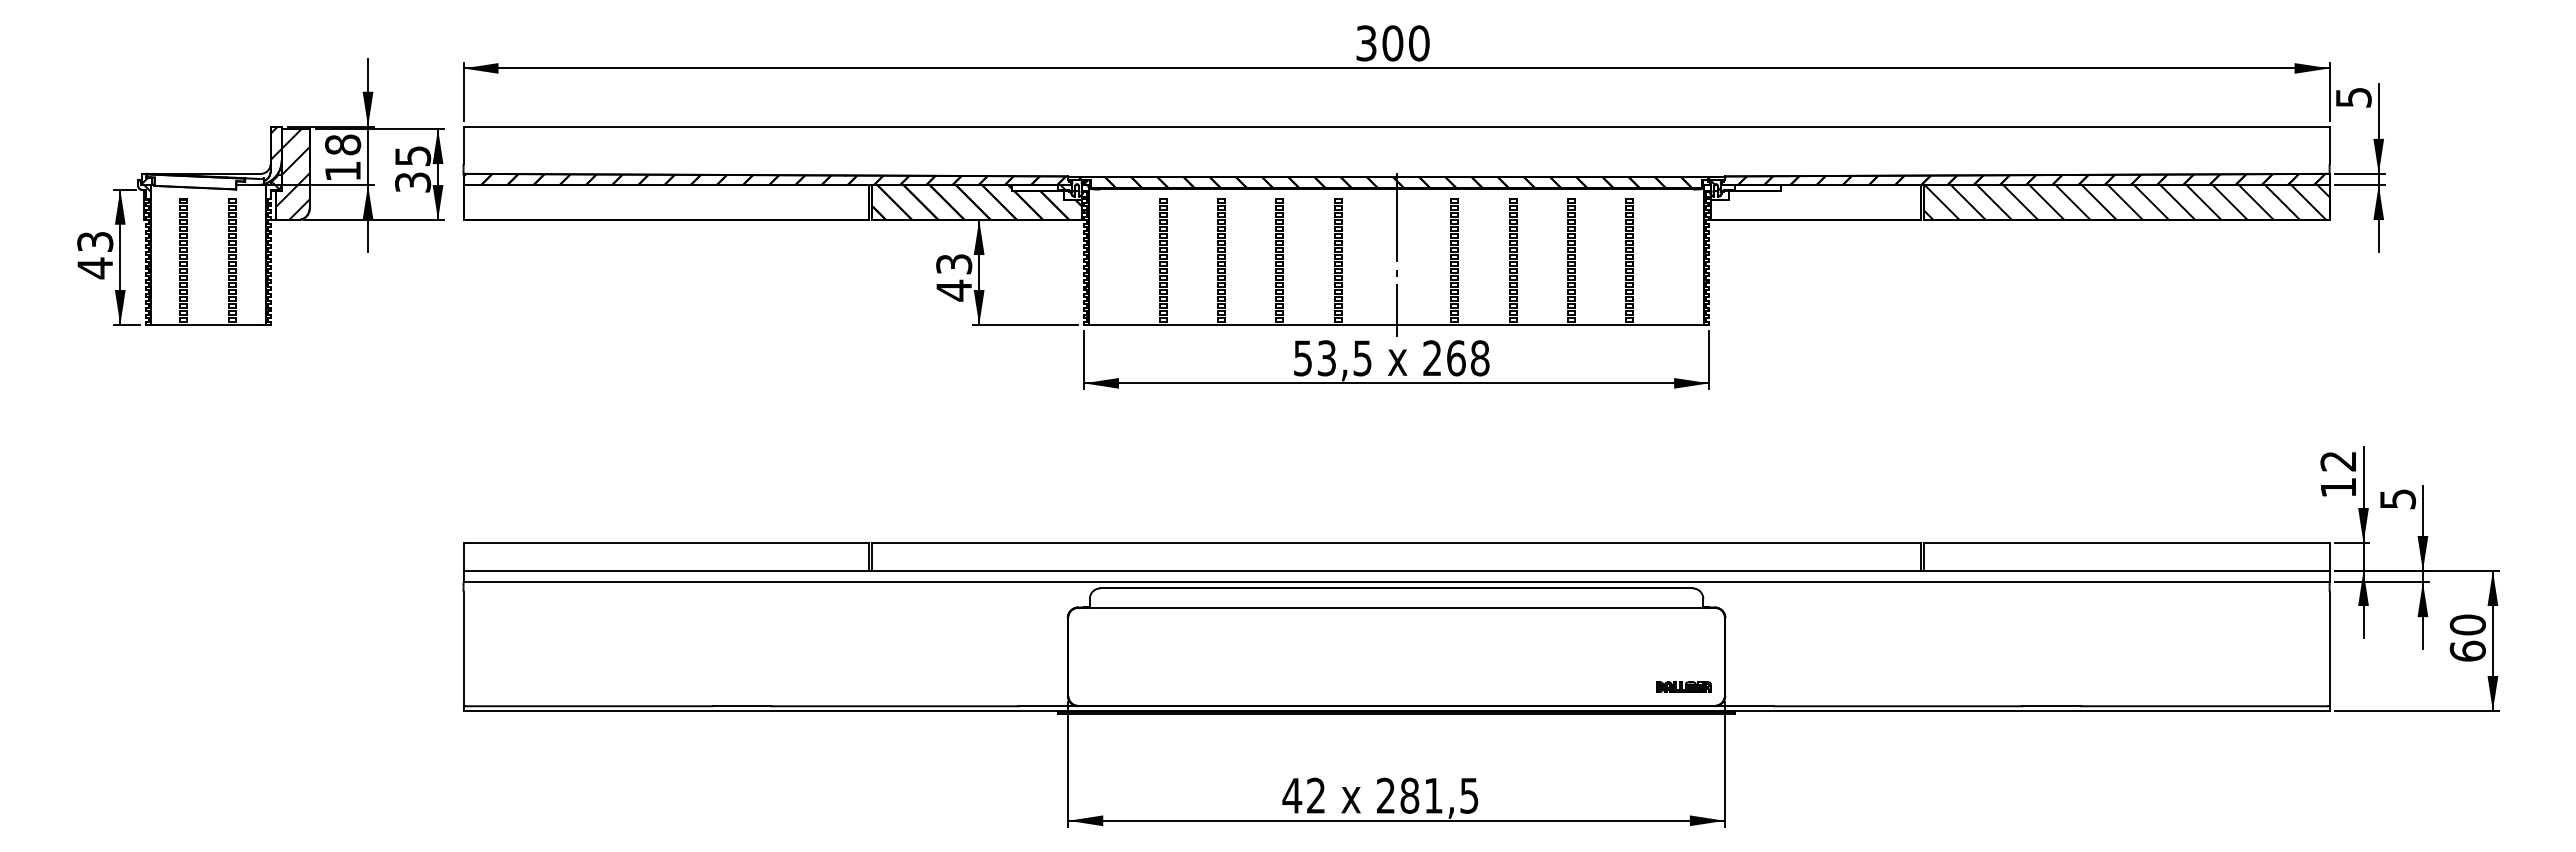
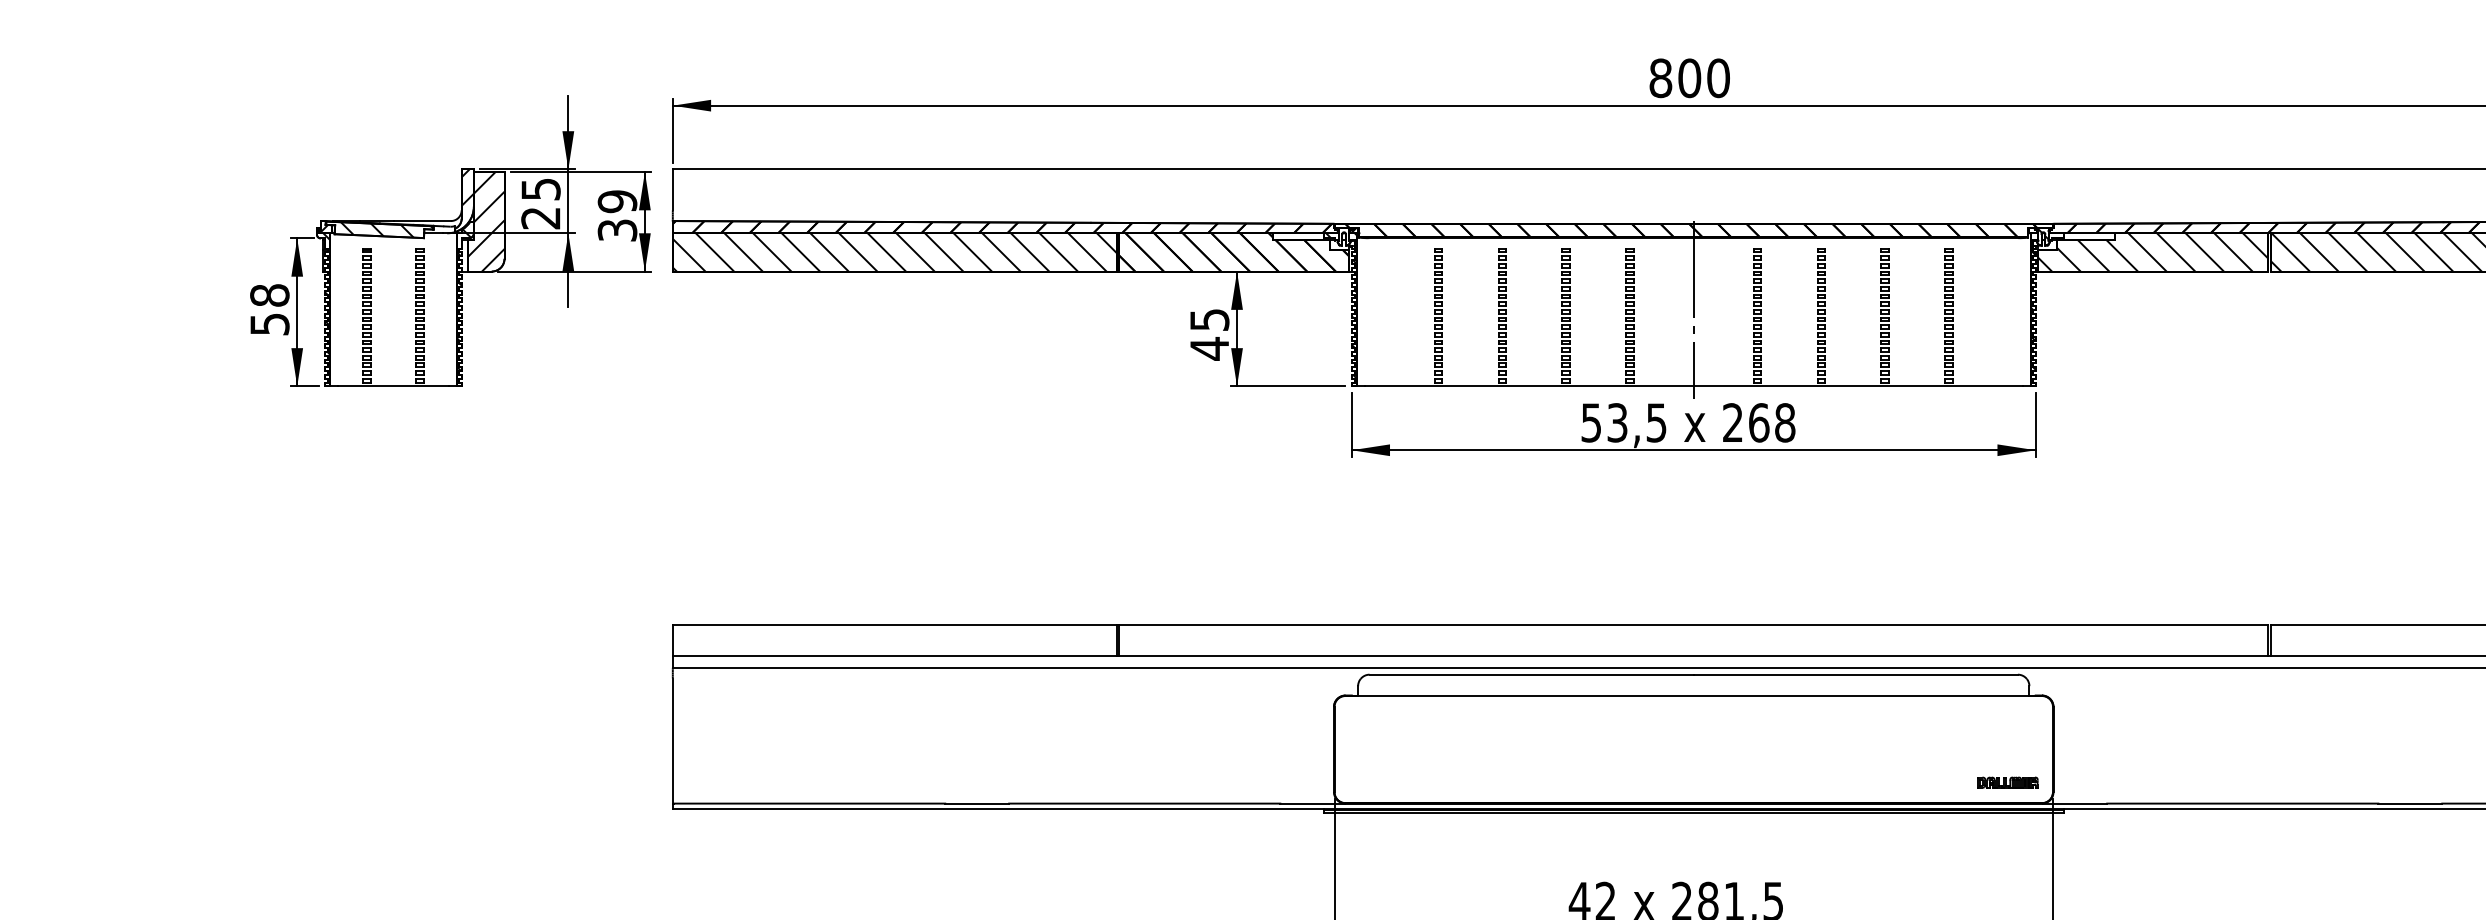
text: (1366, 43) -> (1660, 78), 300 -> 800
text: (412, 155) -> (616, 200), 35 -> 39
text: (343, 157) -> (541, 203), 18 -> 25
hatch: (202, 181) -> (387, 229), added
hatch: (666, 202) -> (894, 252), added
hatch: (1816, 202) -> (2153, 252), added
text: (95, 255) -> (270, 310), 43 -> 58
text: (953, 263) -> (1208, 319), 43 -> 45

